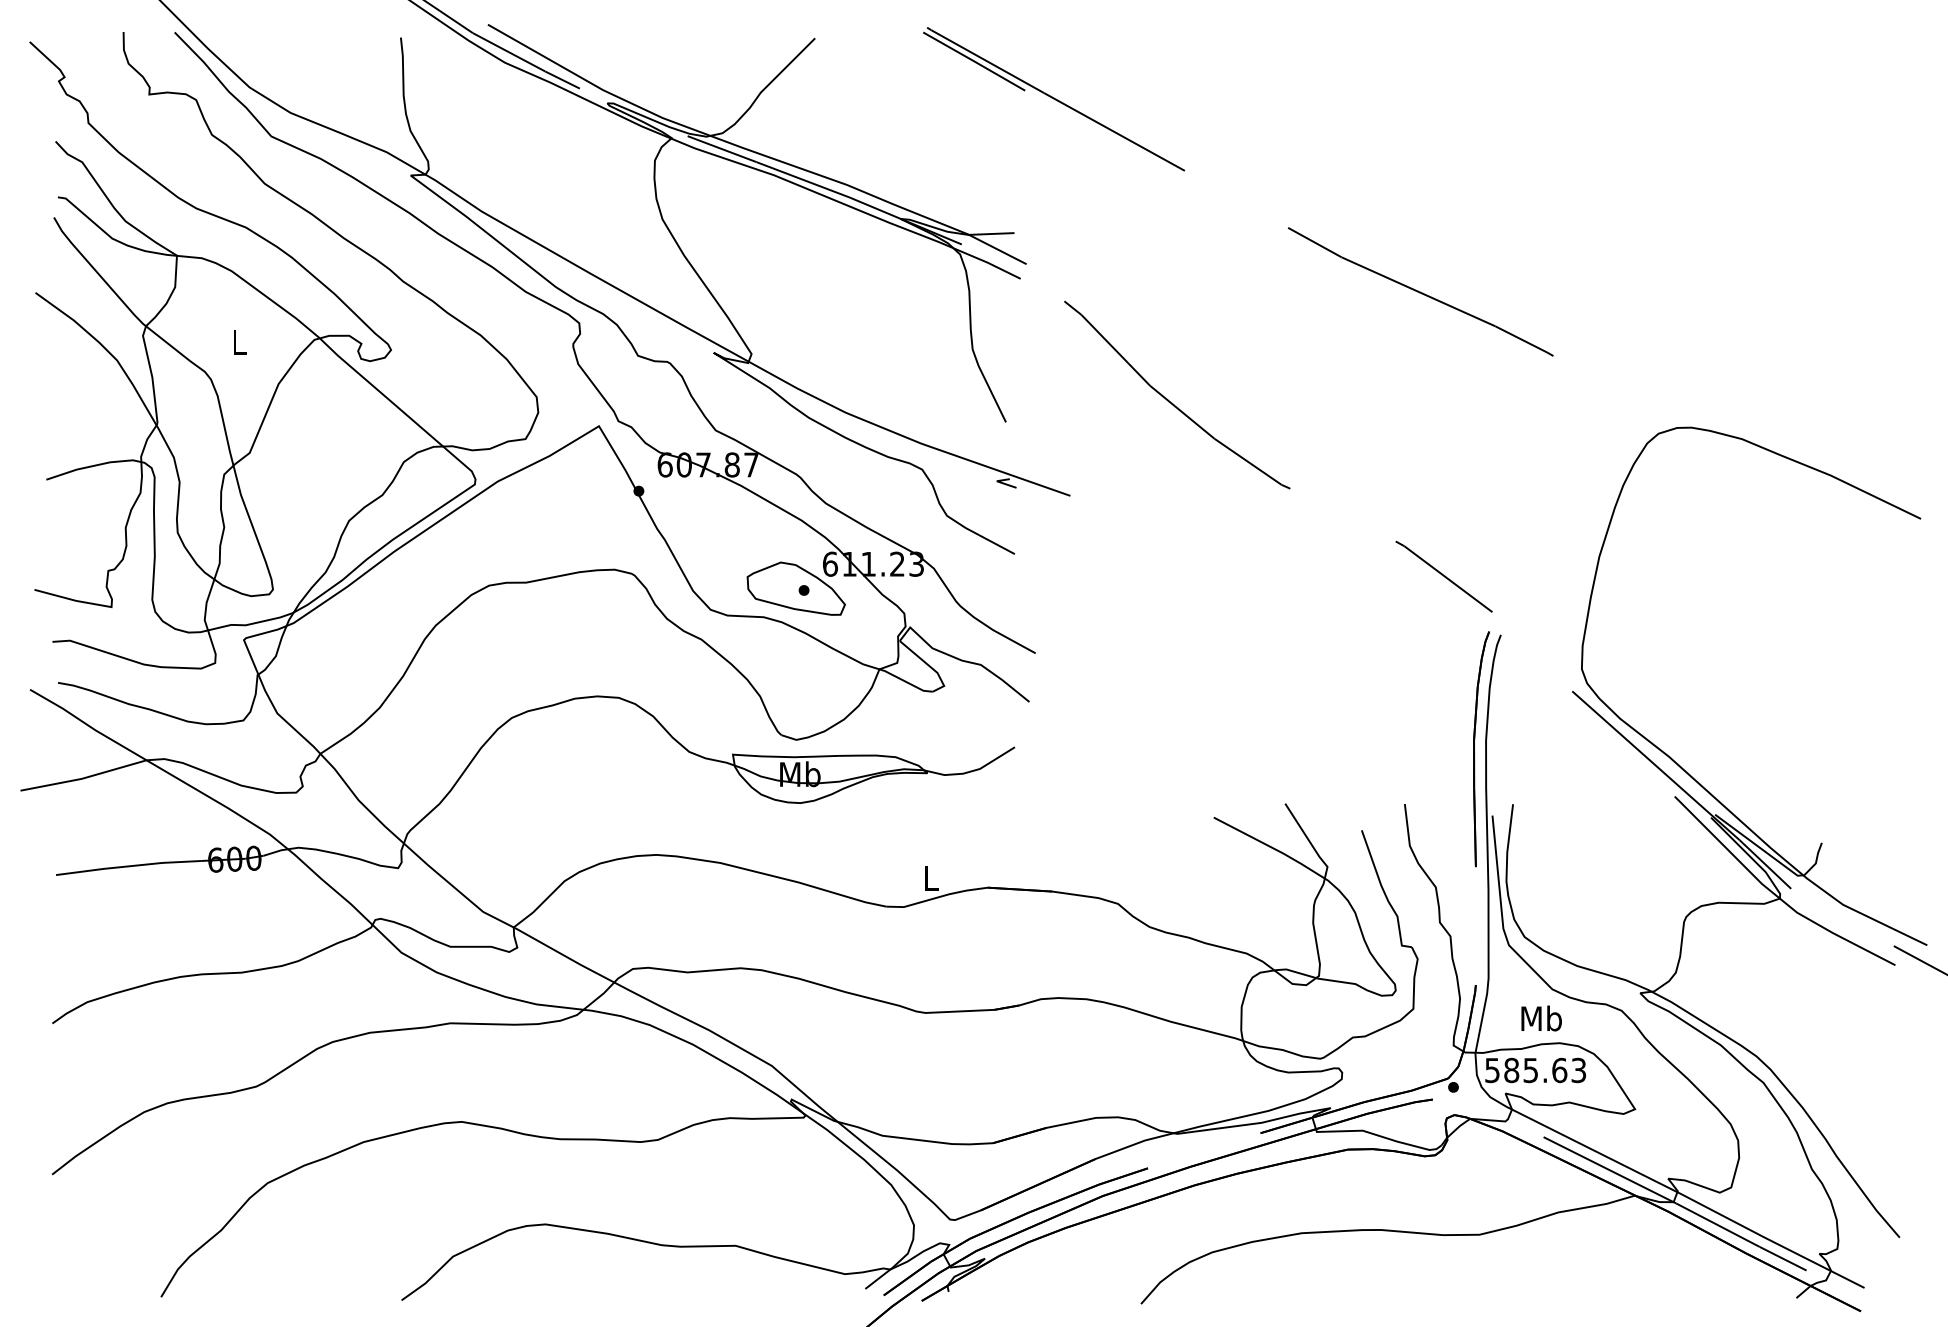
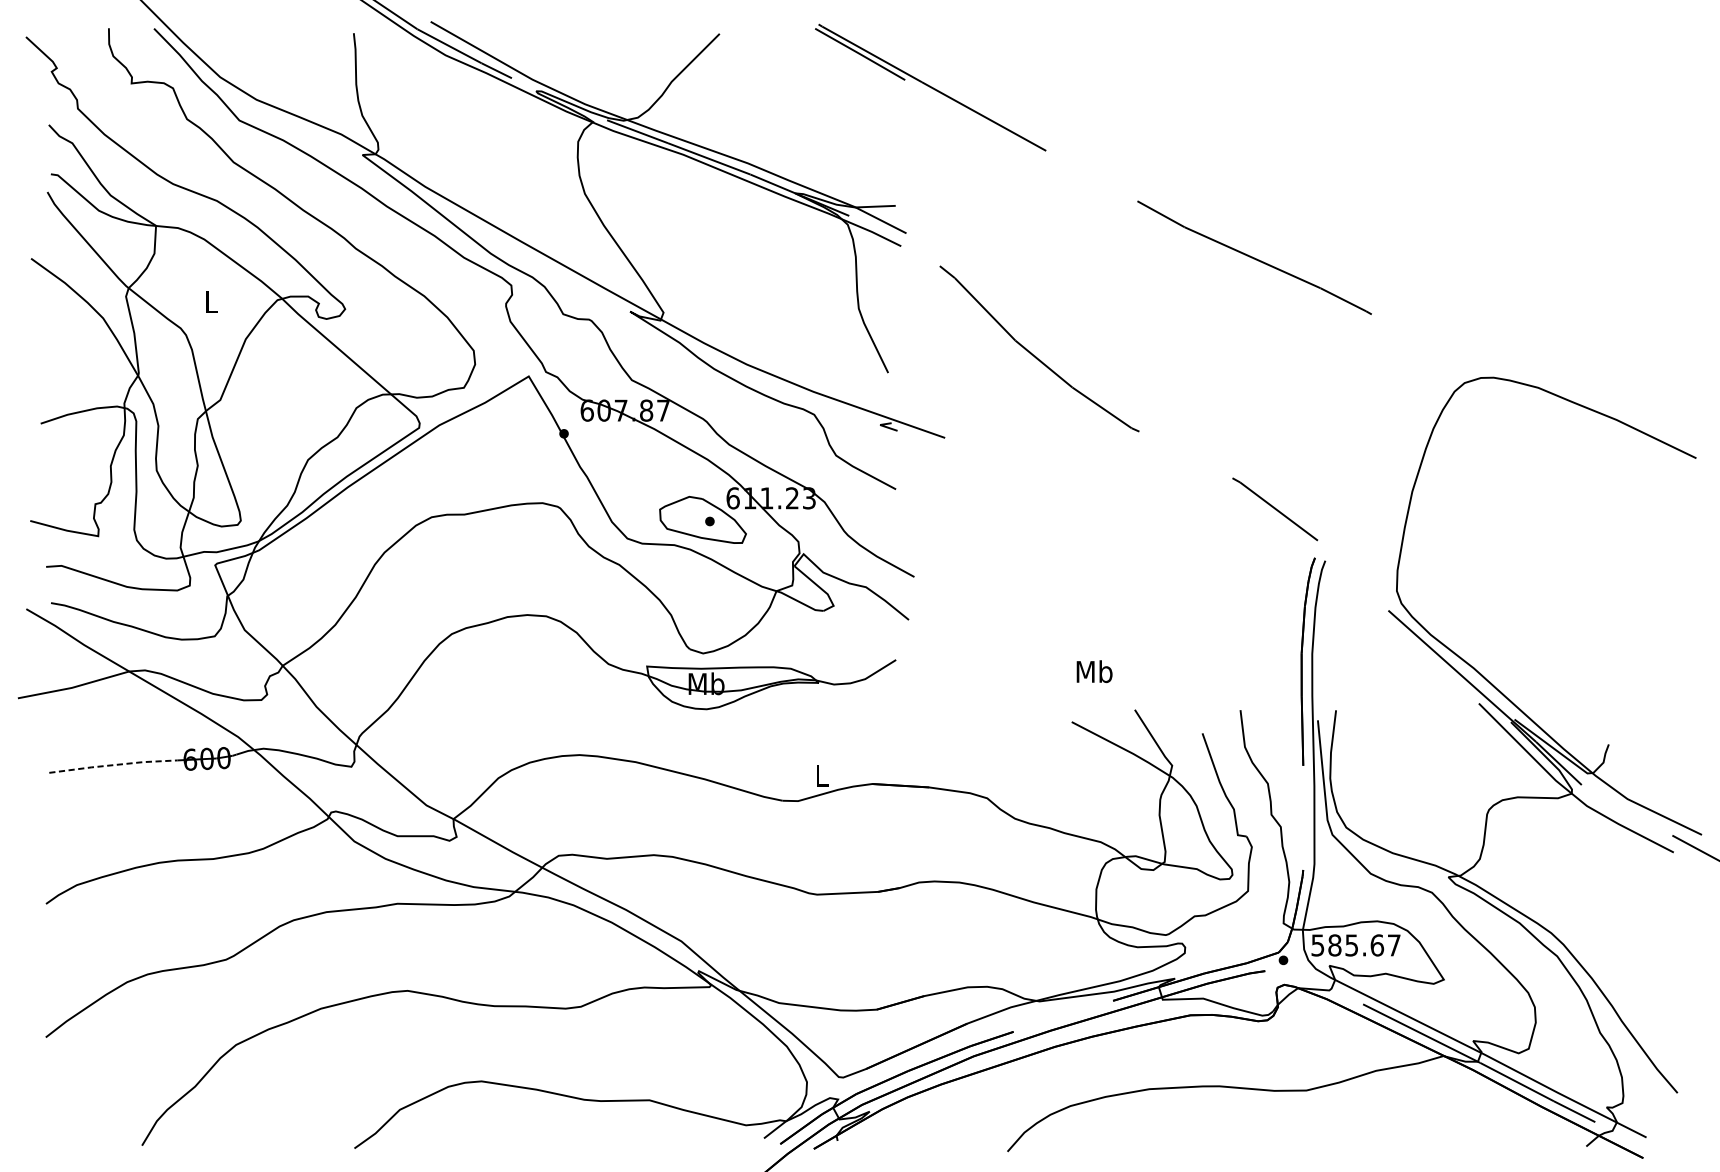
line: (129, 866) -> (114, 765), solid -> dashed
text: (1541, 1018) -> (1094, 671), moved
text: (1578, 1070) -> (1393, 945), 585.63 -> 585.67

